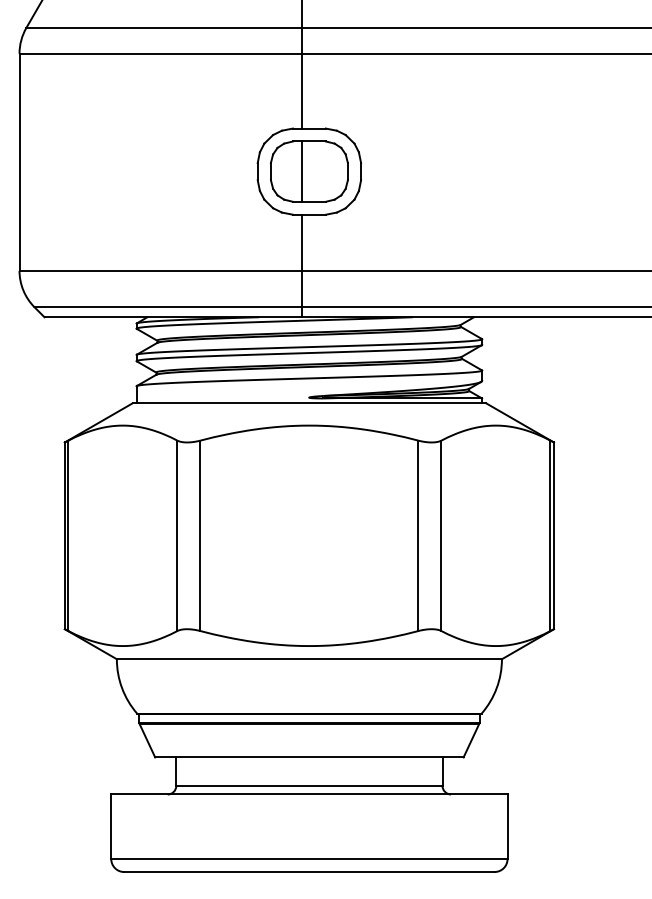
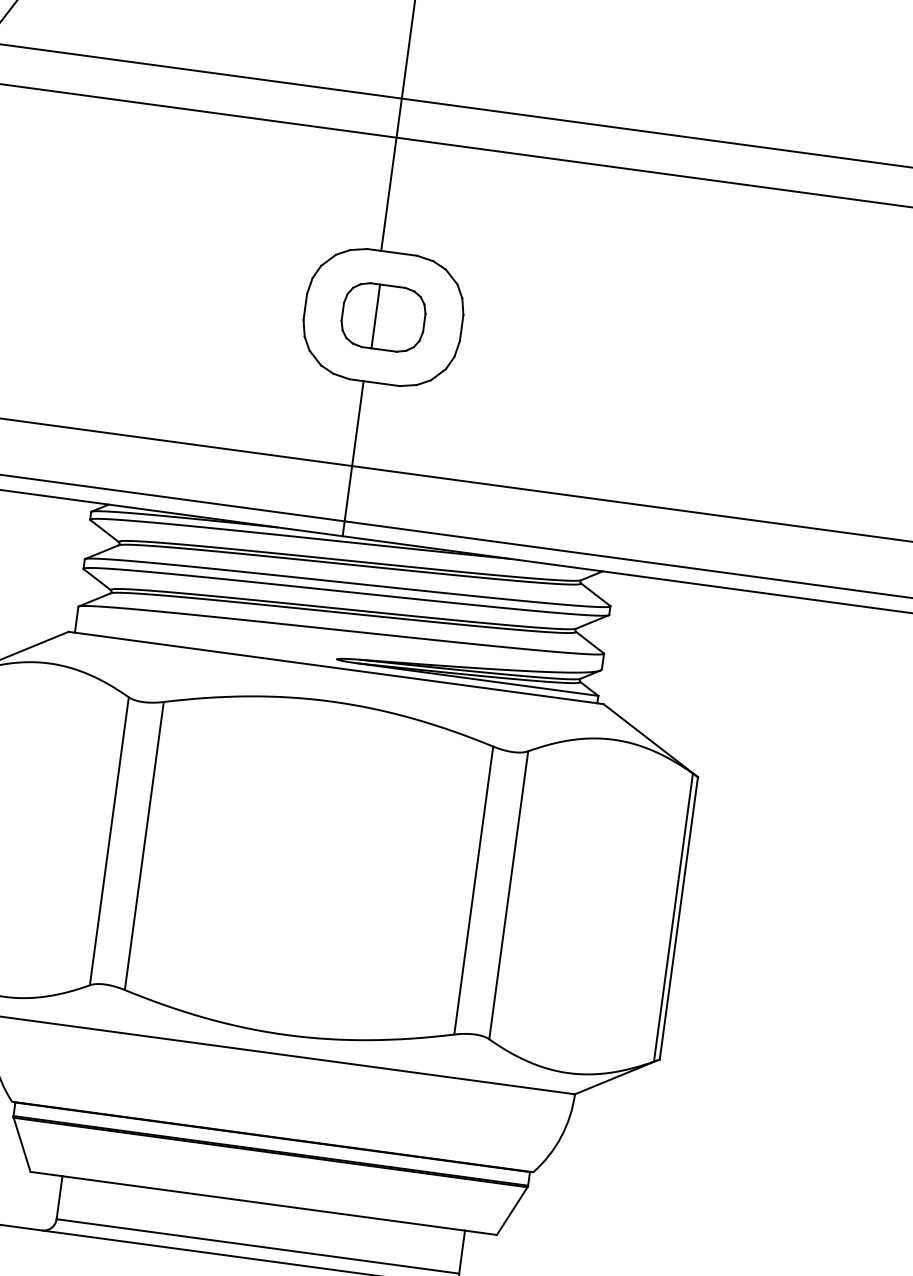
part: (309, 171) -> (383, 317), size x0.7

